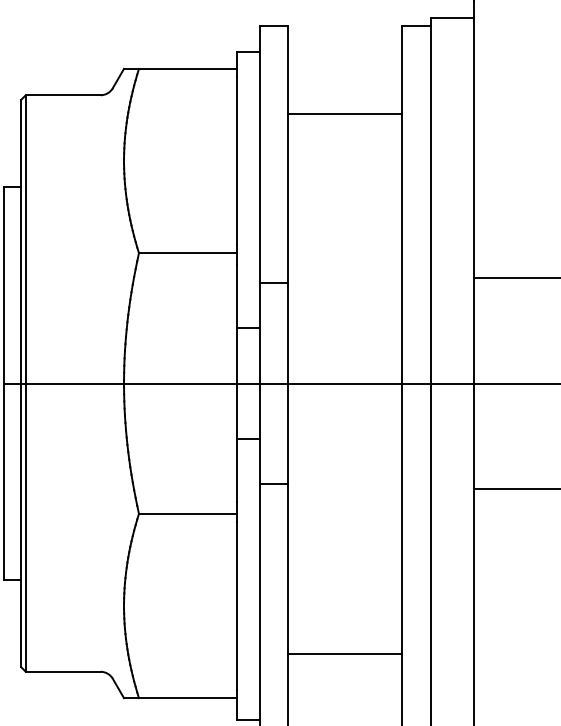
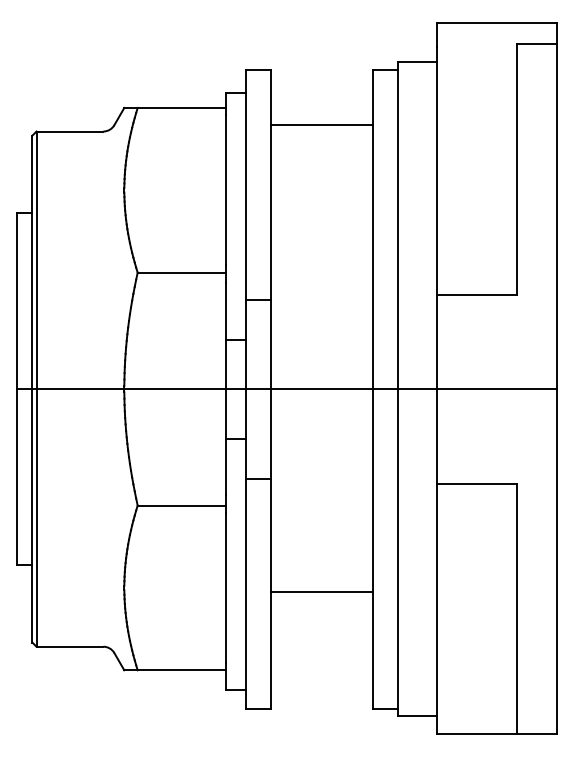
line: (344, 113) -> (321, 124), moved
line: (344, 653) -> (321, 592), moved

